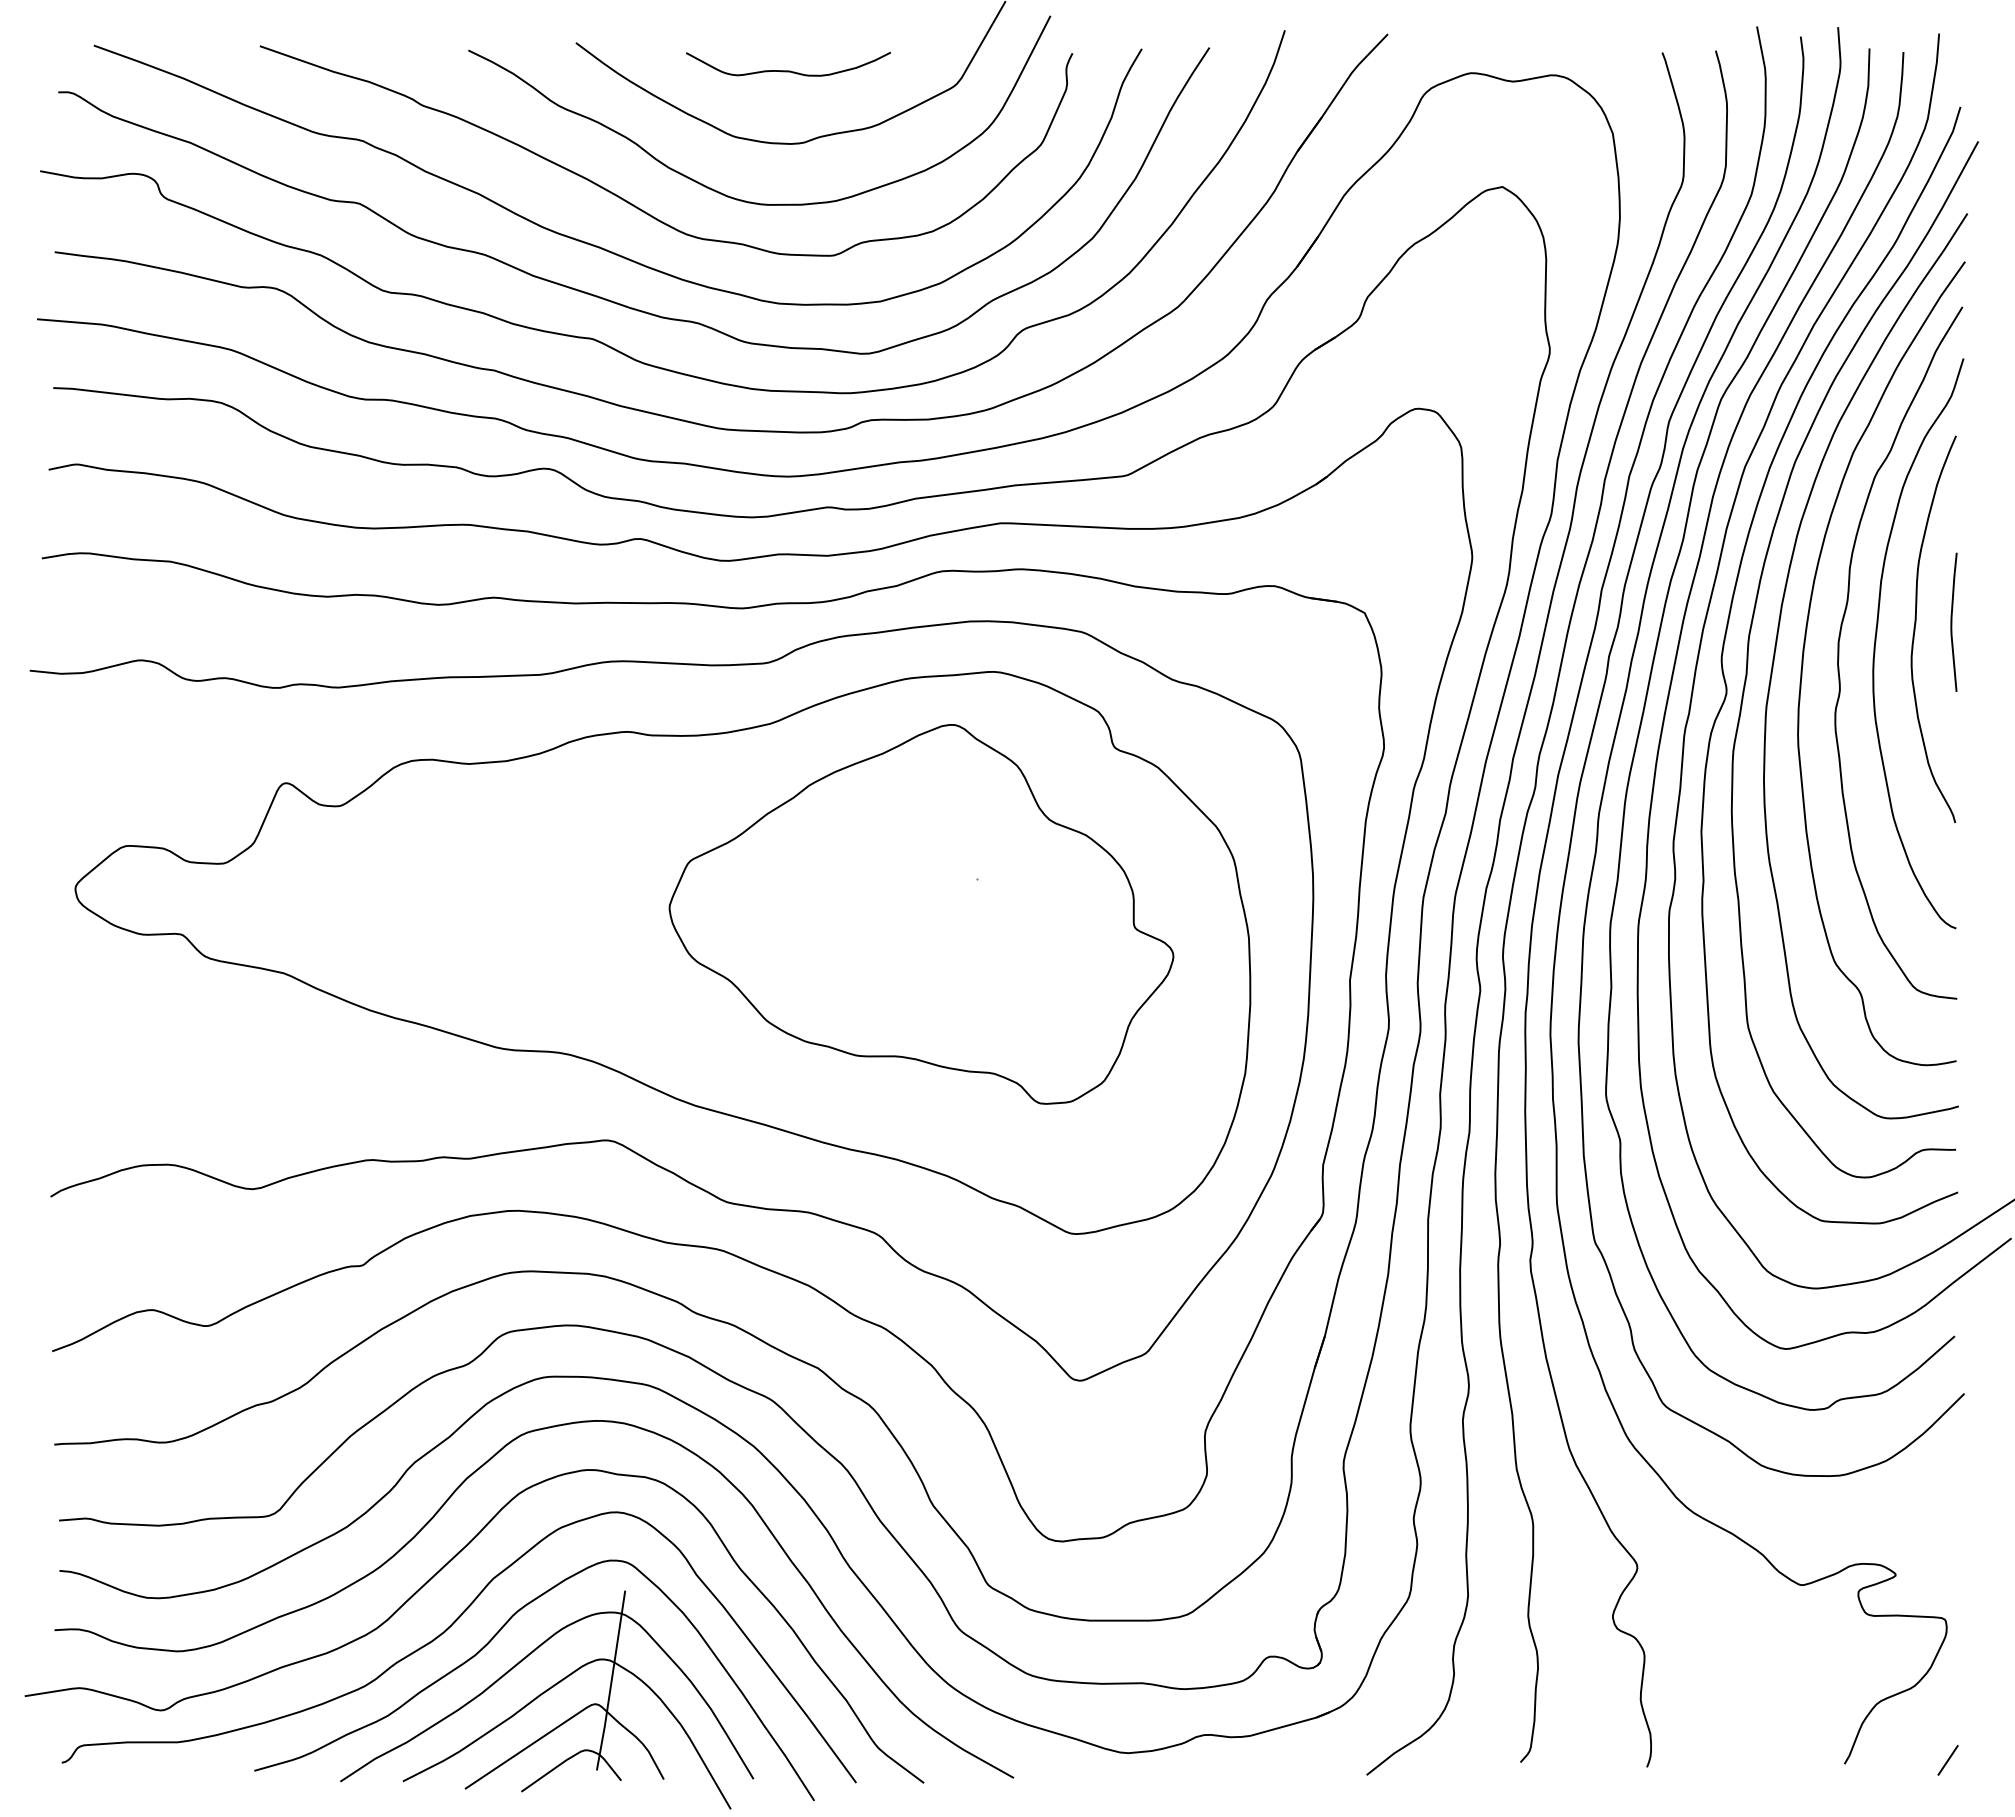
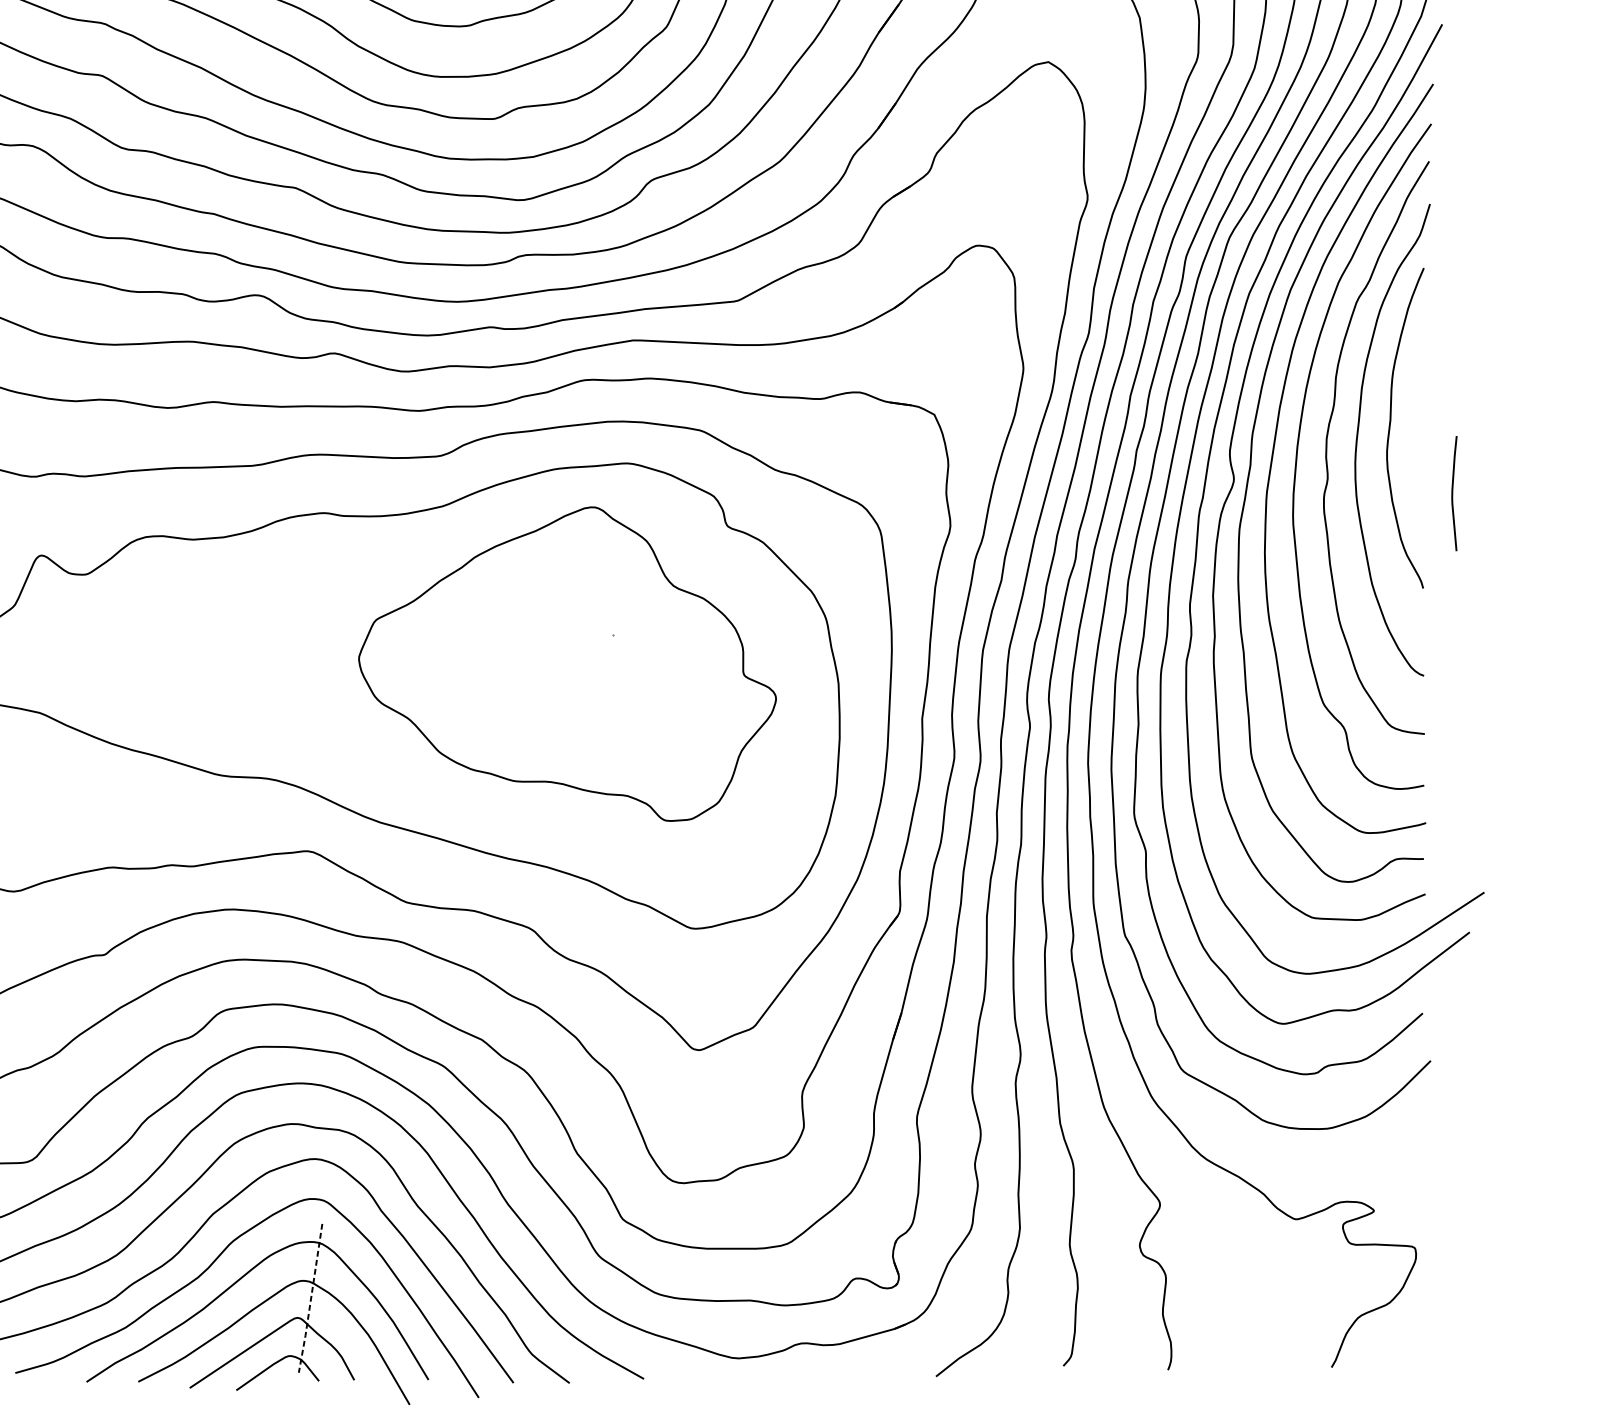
curve: (1952, 621) -> (1453, 492), moved
line: (611, 1681) -> (310, 1299), solid -> dashed
line: (1947, 1760) -> (1416, 1364), removed

